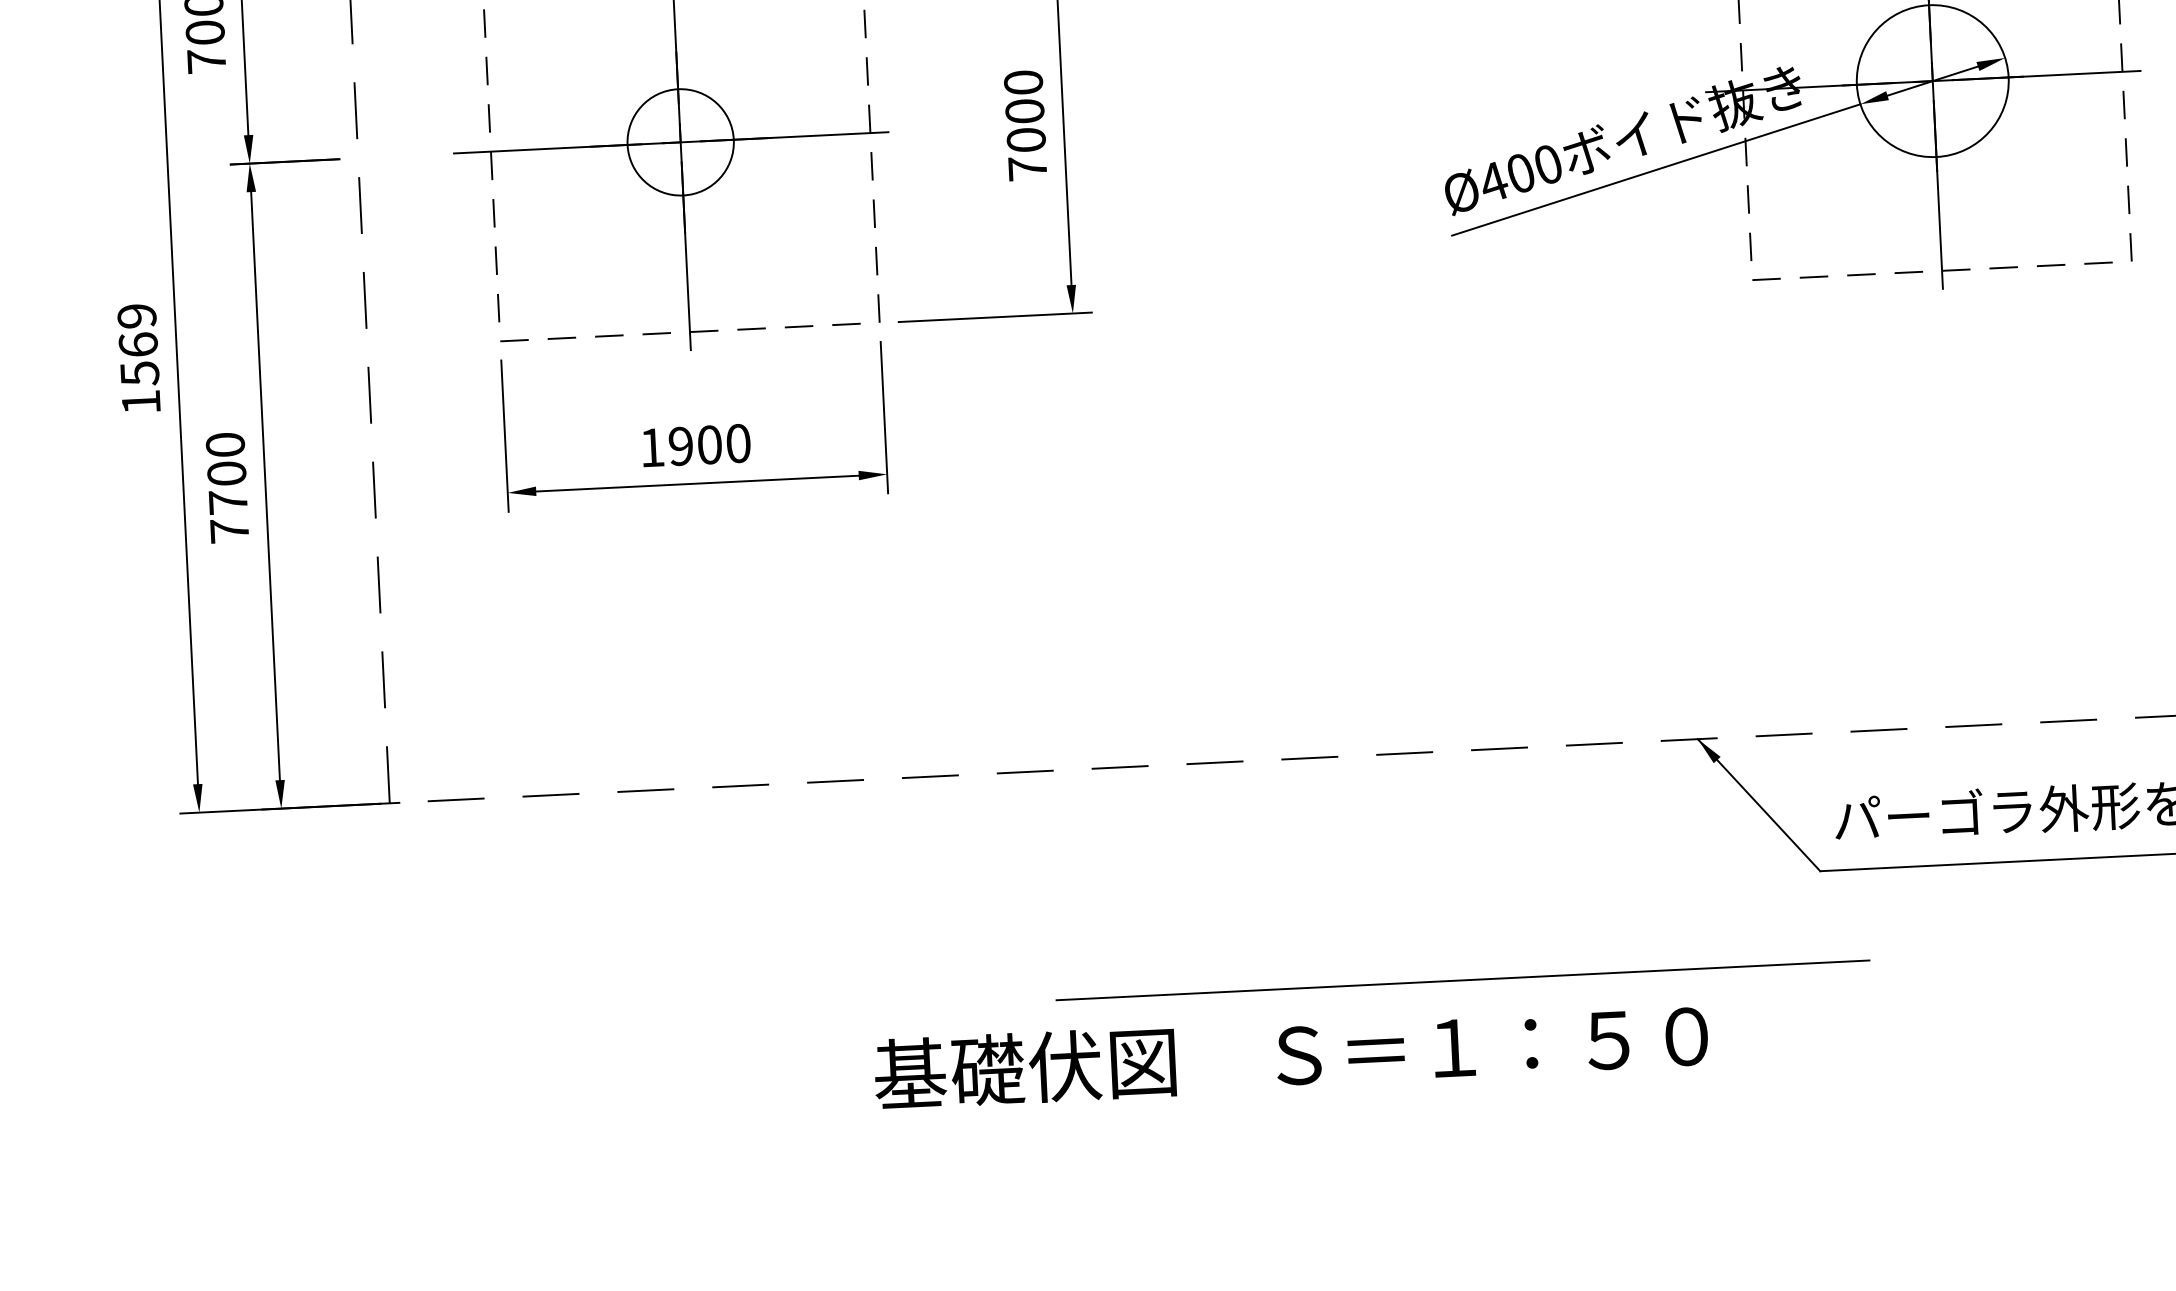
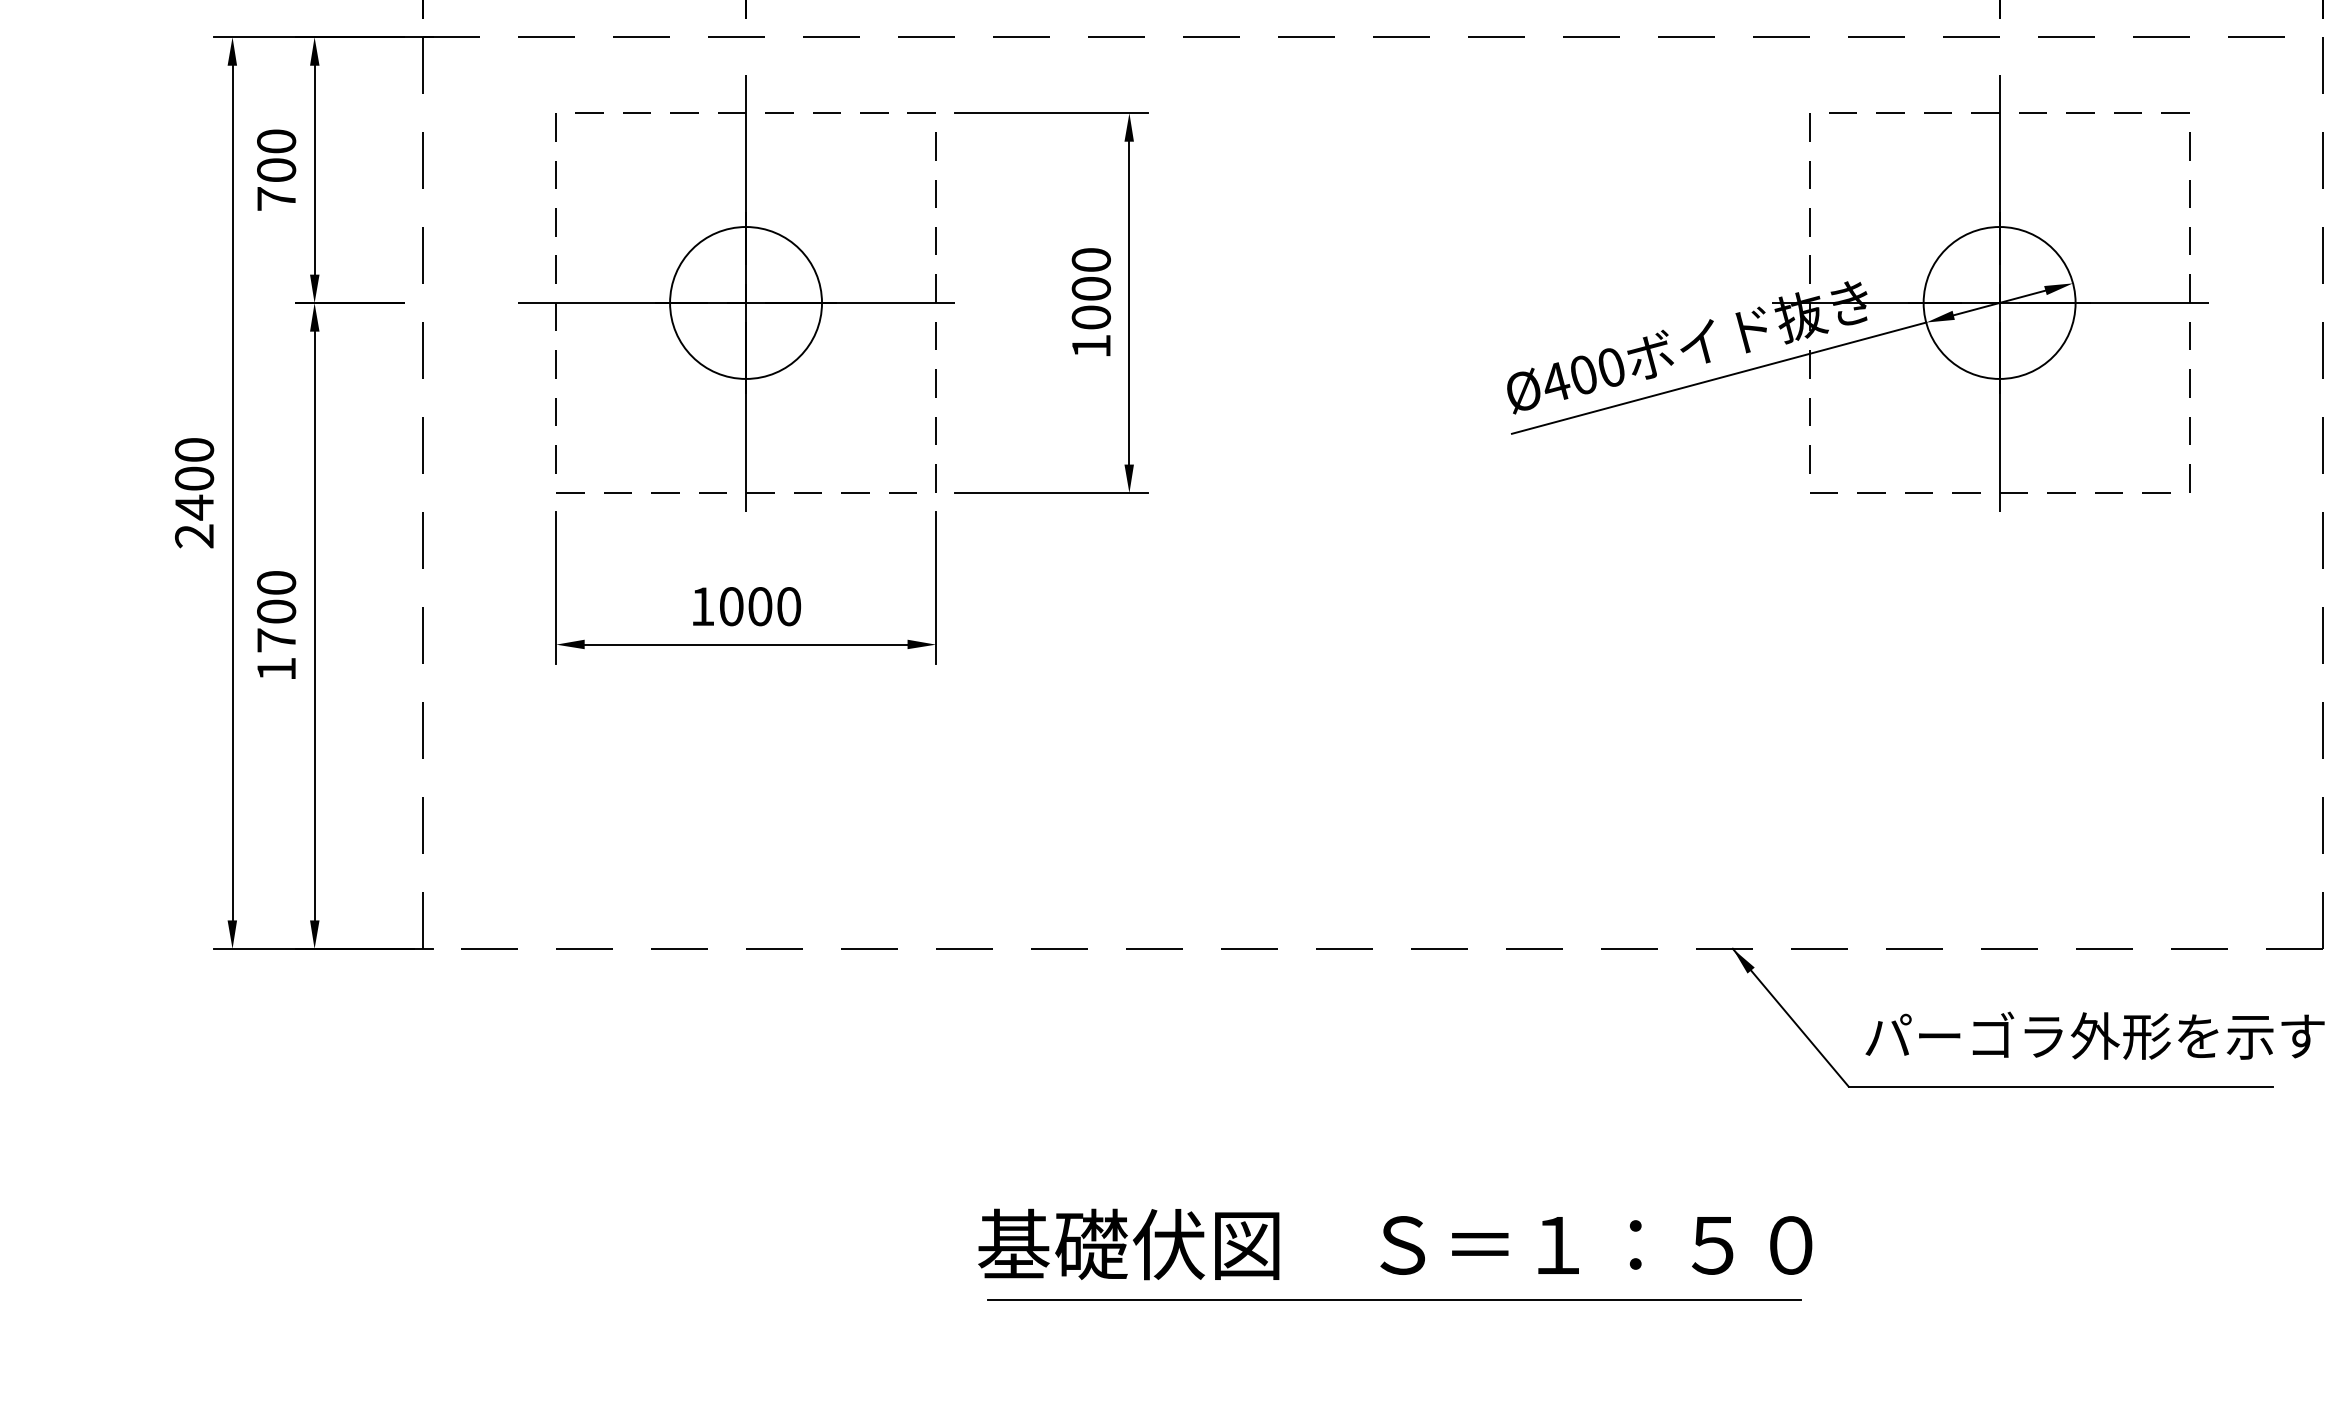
circle: (681, 141) -> (746, 302), size x1.43
text: (1027, 168) -> (1091, 346), 7000 -> 1000
text: (139, 359) -> (194, 493), 1569 -> 2400
text: (680, 446) -> (731, 606), 1900 -> 1000
text: (229, 530) -> (276, 668), 7700 -> 1700
line: (1462, 979) -> (1394, 1299), moved
text: (1291, 1055) -> (1395, 1244), moved

